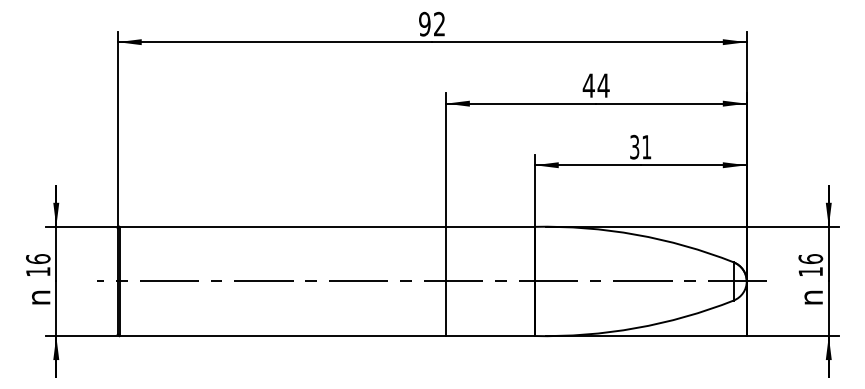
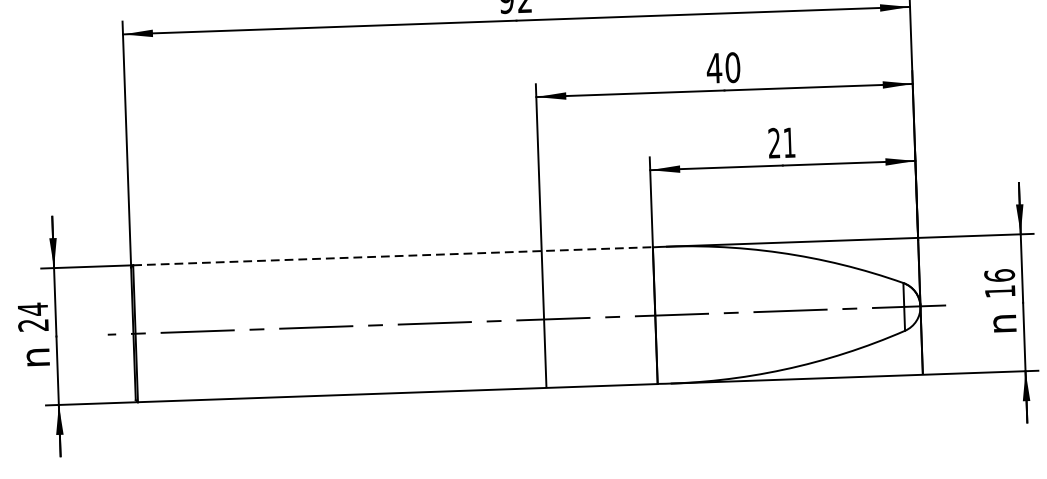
text: (603, 85) -> (732, 67), 44 -> 40
text: (634, 147) -> (774, 143), 31 -> 21
line: (327, 226) -> (393, 255), solid -> dashed
text: (38, 264) -> (33, 316), 16 -> 24

